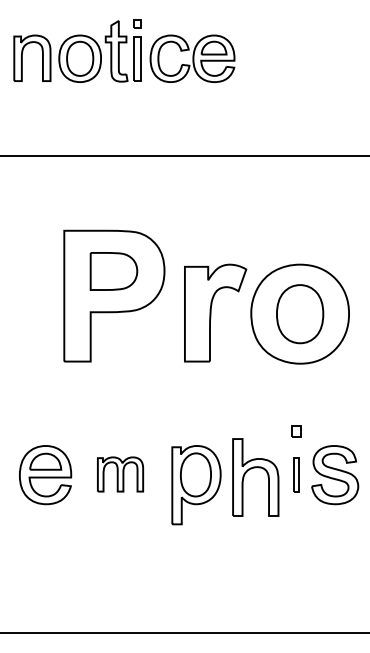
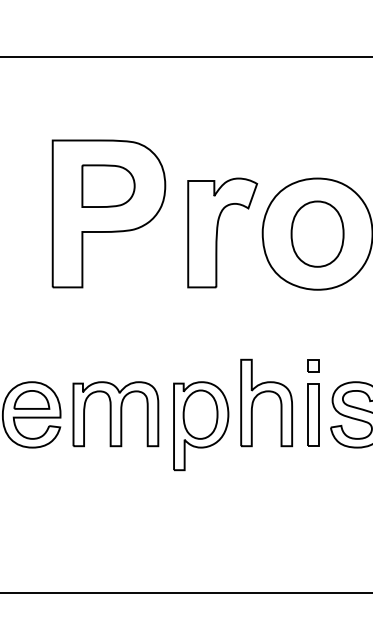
part: (251, 469) -> (261, 393), moved
part: (120, 474) -> (115, 414), size x1.67
part: (296, 474) -> (313, 414), size x1.67

